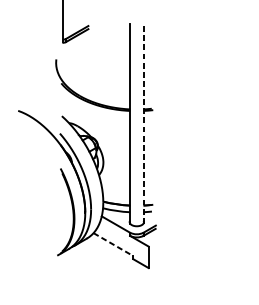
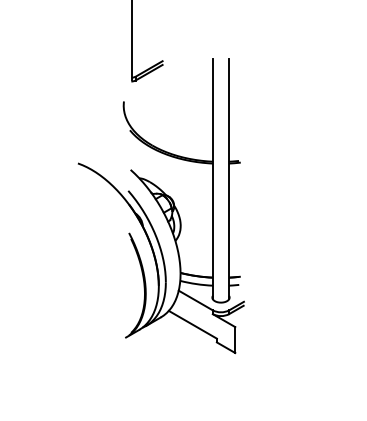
line: (143, 123) -> (229, 178), dashed -> solid
line: (113, 244) -> (192, 324), dashed -> solid

